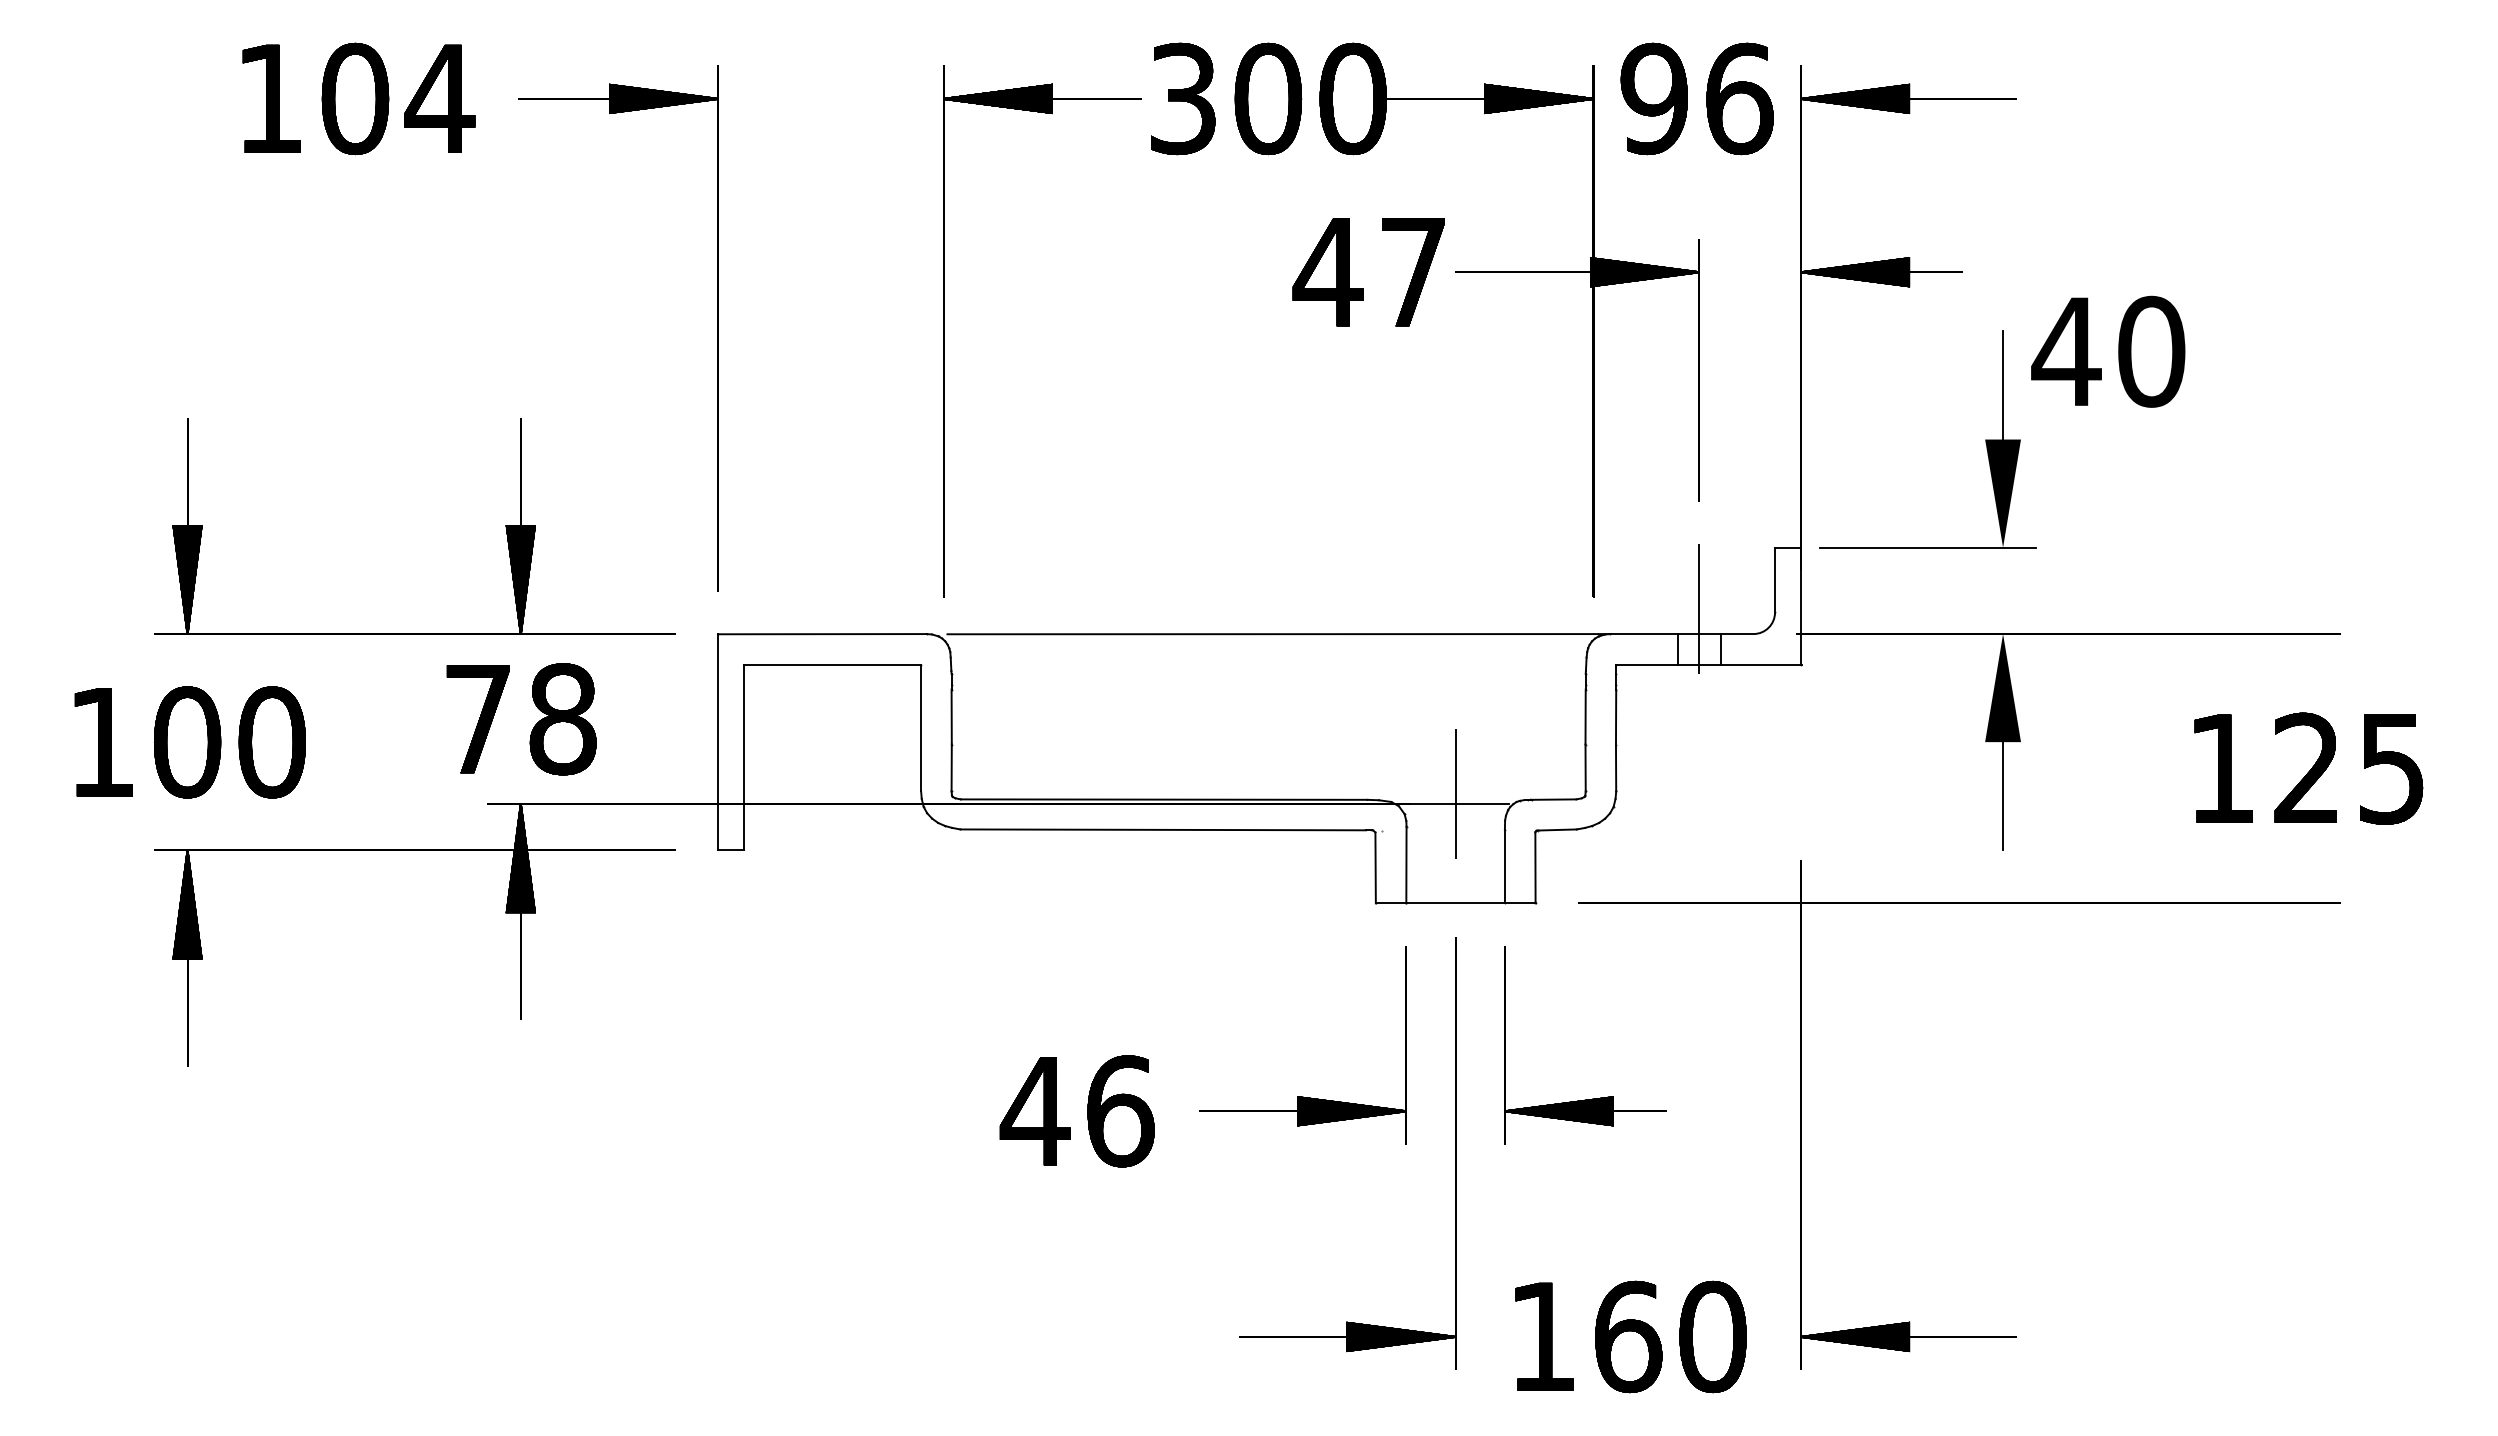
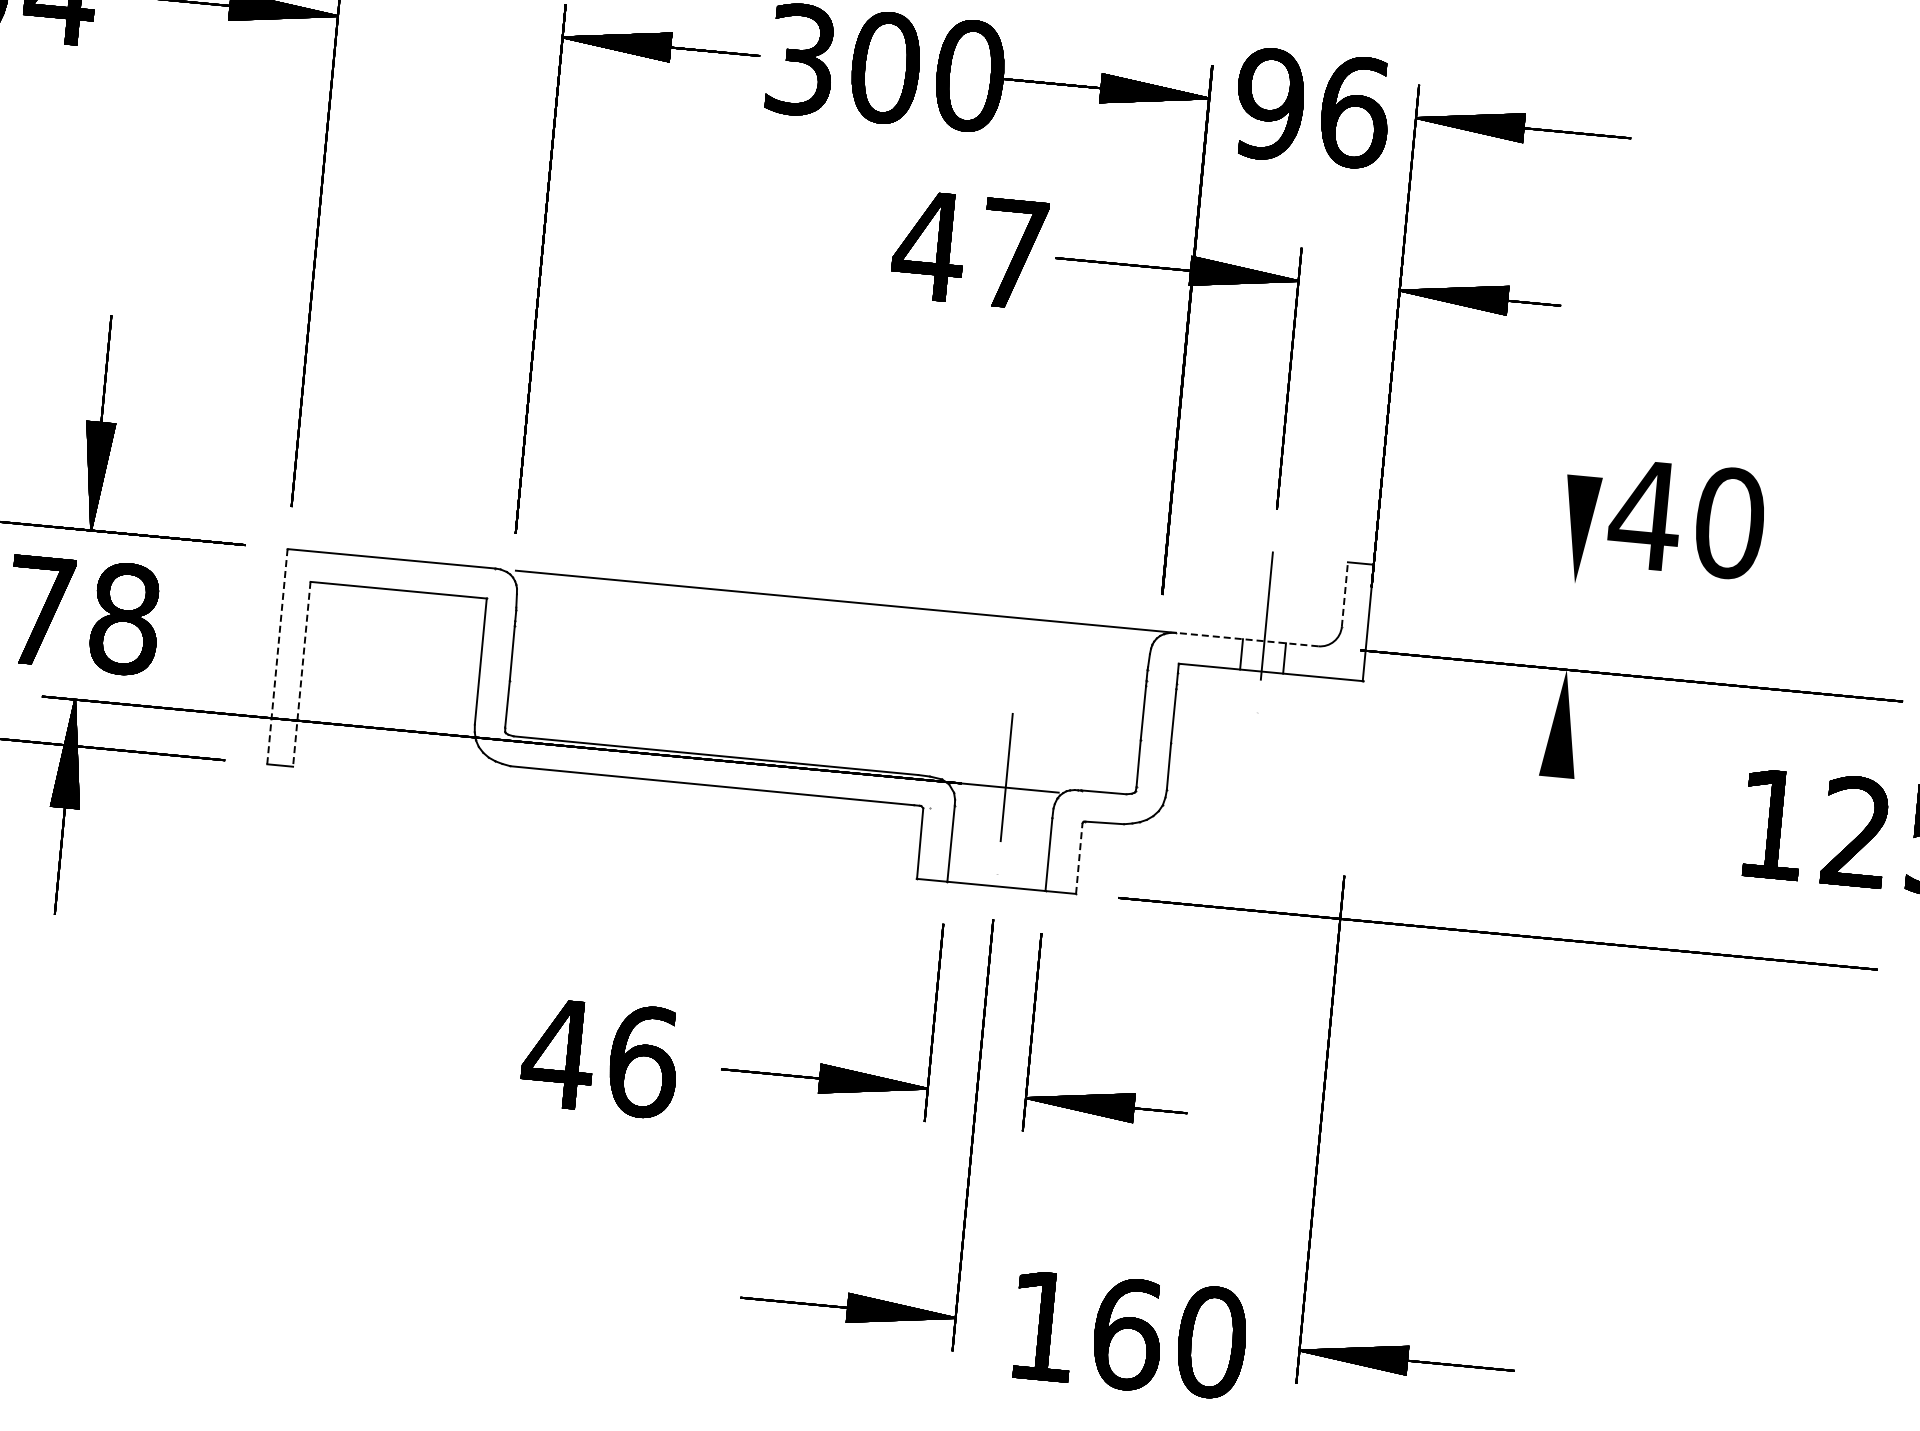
text: (2108, 351) -> (1686, 518), moved
line: (2003, 385) -> (1590, 422), removed
line: (1927, 547) -> (1499, 576), removed
line: (1775, 579) -> (1345, 594), solid -> dashed
line: (1681, 634) -> (1246, 639), solid -> dashed
line: (718, 742) -> (277, 656), solid -> dashed
line: (744, 757) -> (302, 674), solid -> dashed
line: (2003, 796) -> (1551, 831), removed
line: (1535, 867) -> (1079, 858), solid -> dashed

